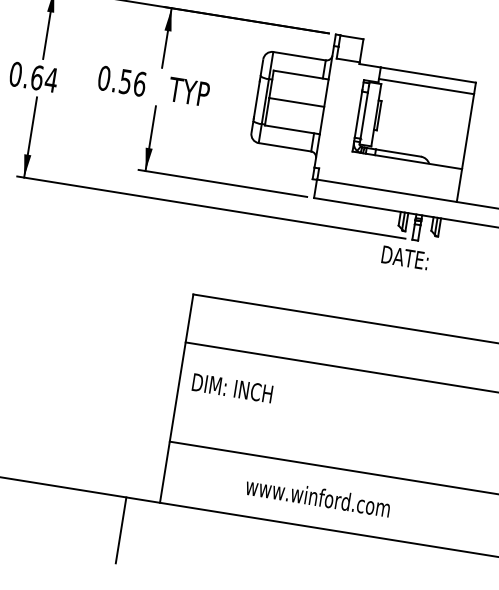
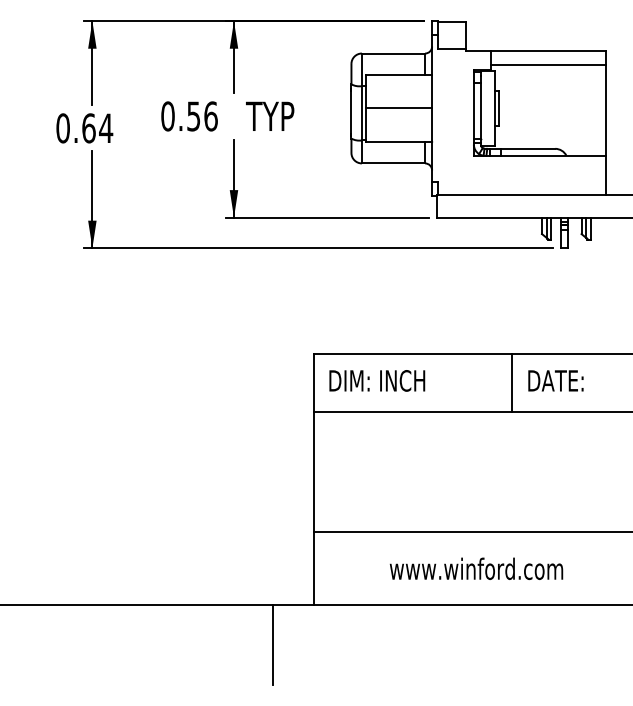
text: (404, 257) -> (555, 380), moved
line: (353, 344) -> (511, 382), added
text: (232, 388) -> (377, 380), moved
text: (318, 496) -> (476, 568), moved

